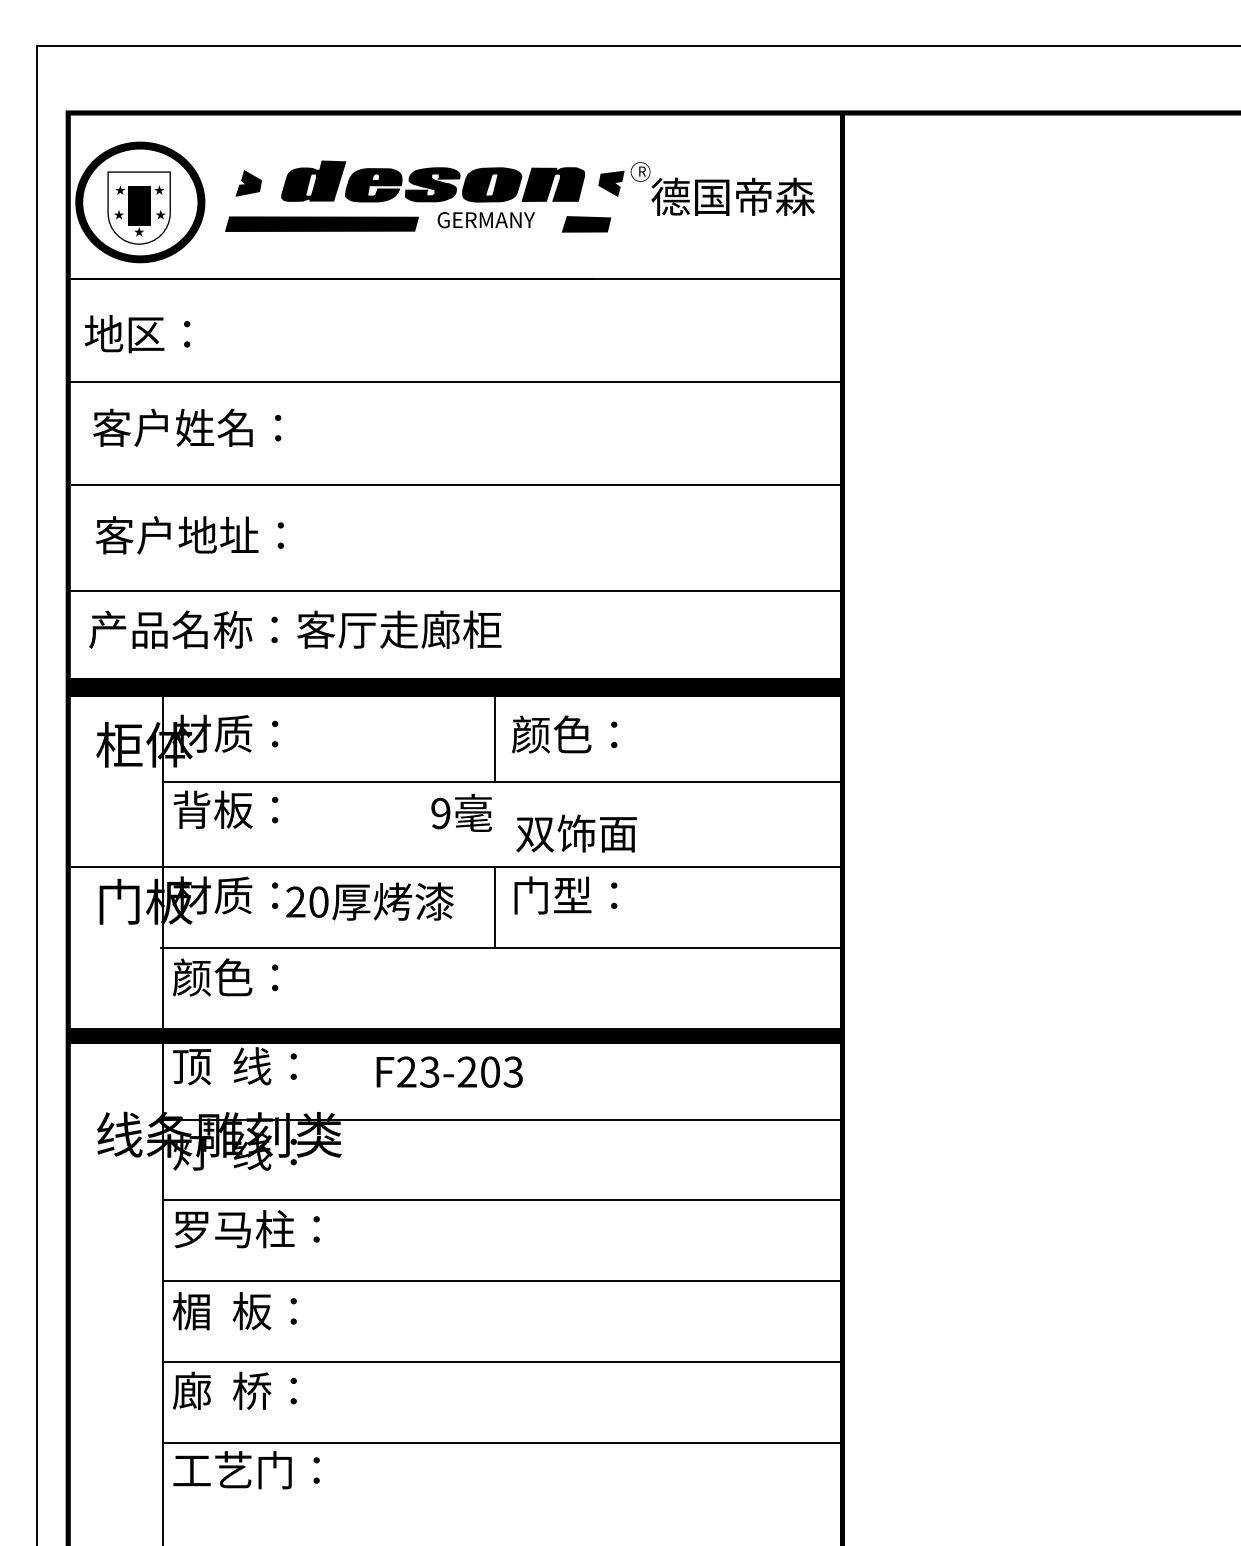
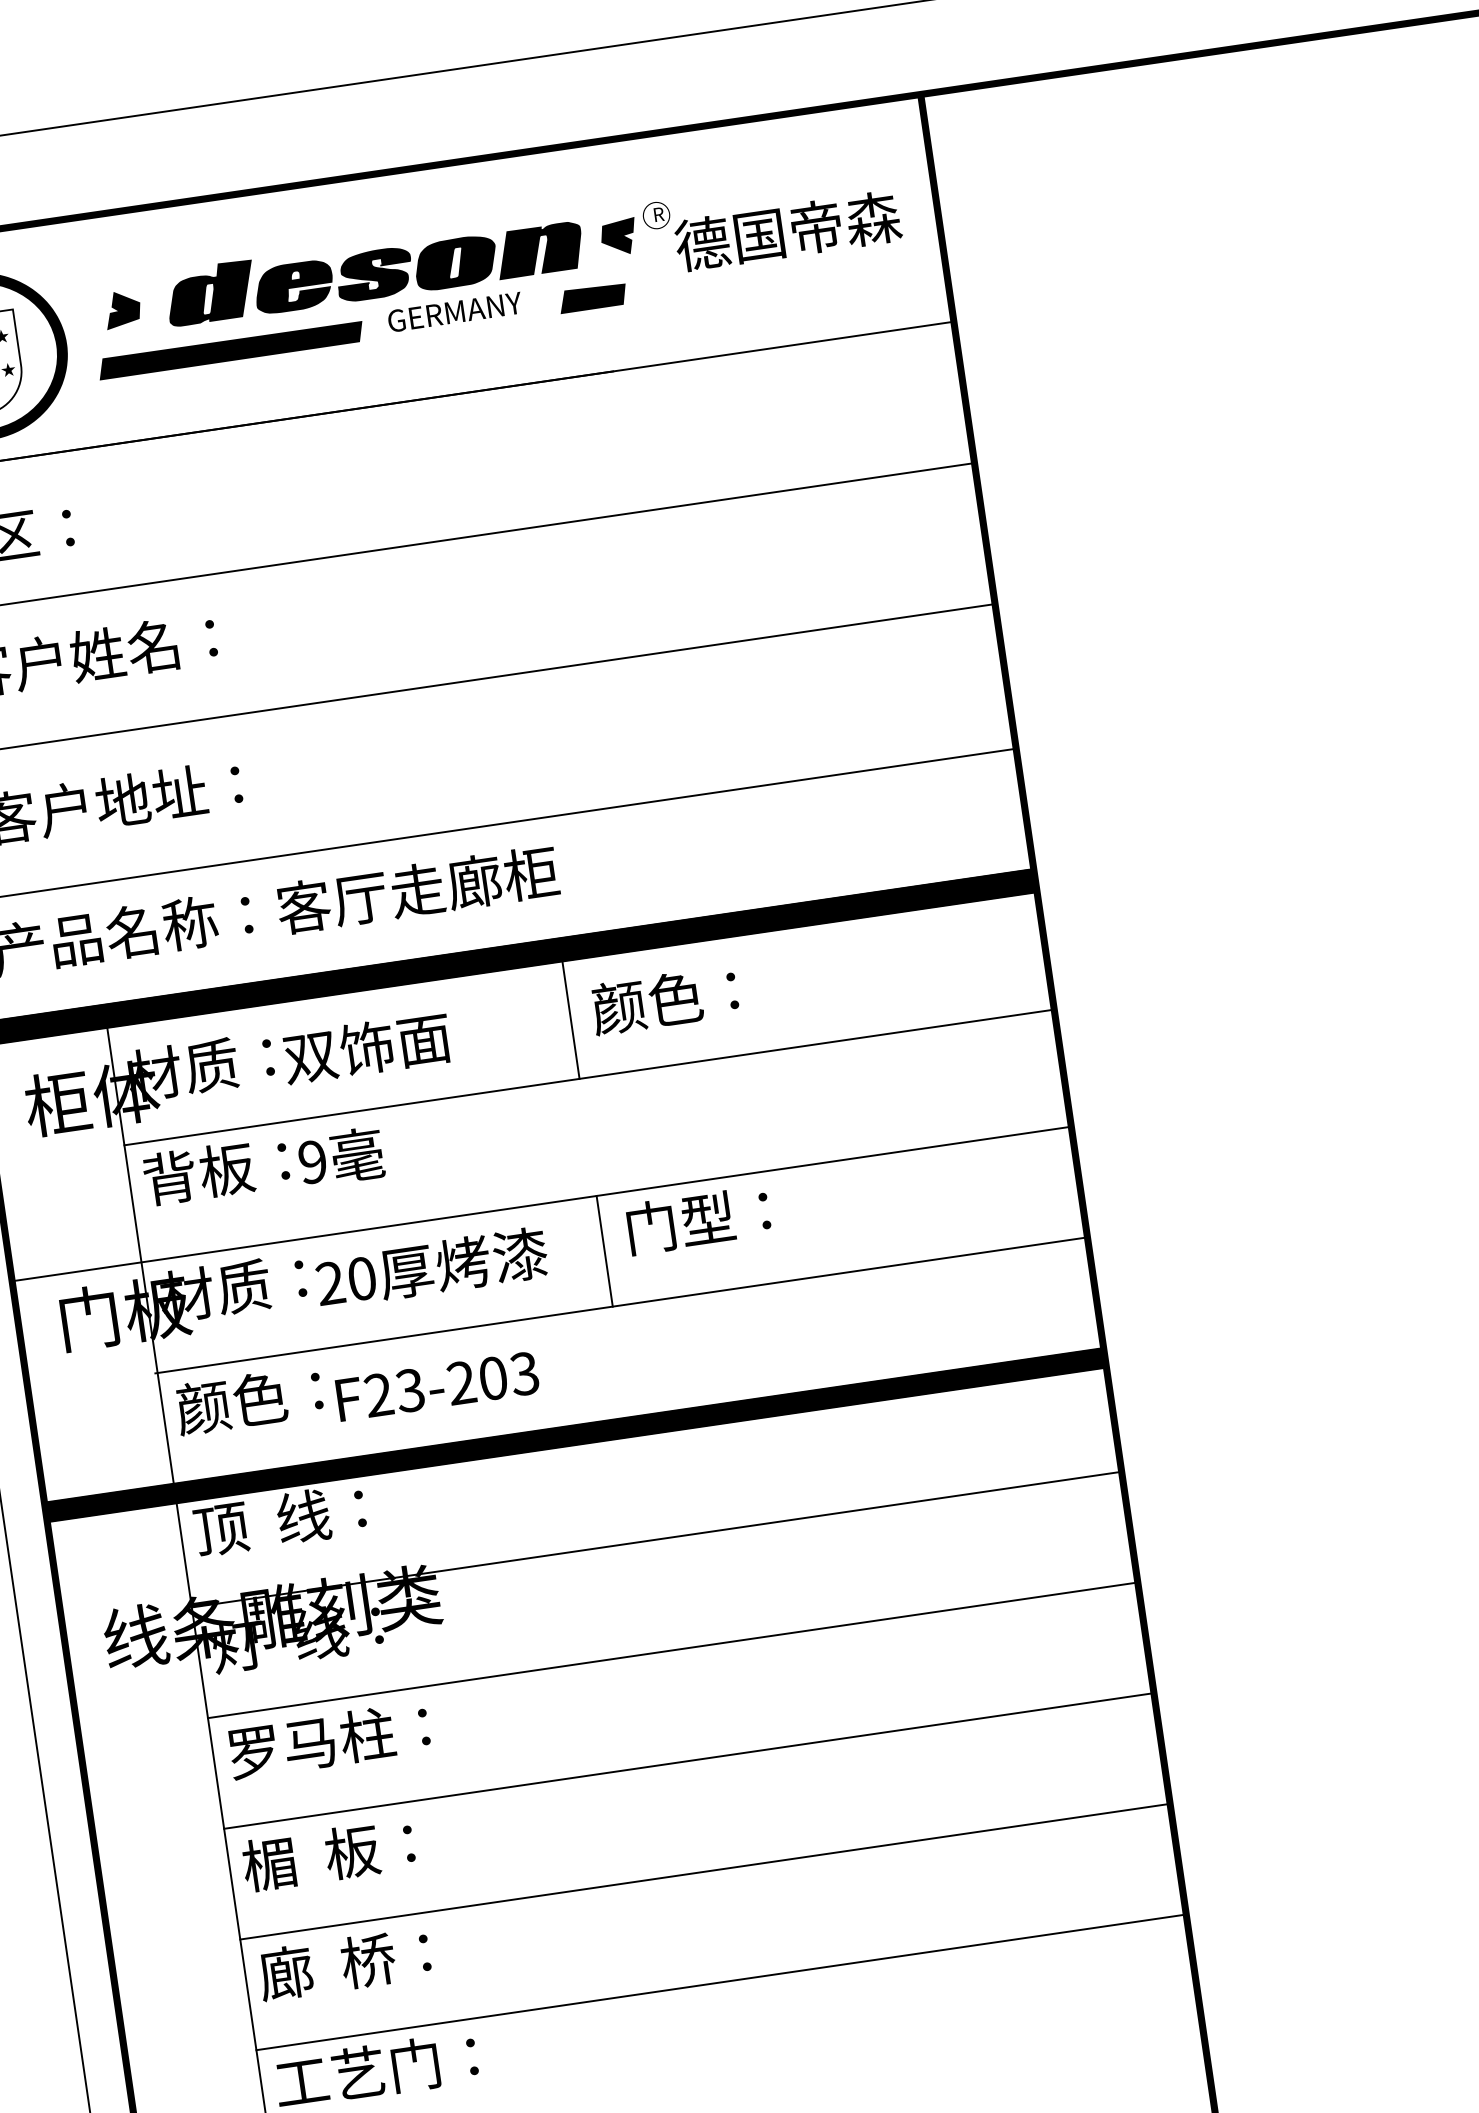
text: (461, 812) -> (340, 1156), moved
text: (576, 833) -> (366, 1047), moved
text: (449, 1071) -> (437, 1385), moved

